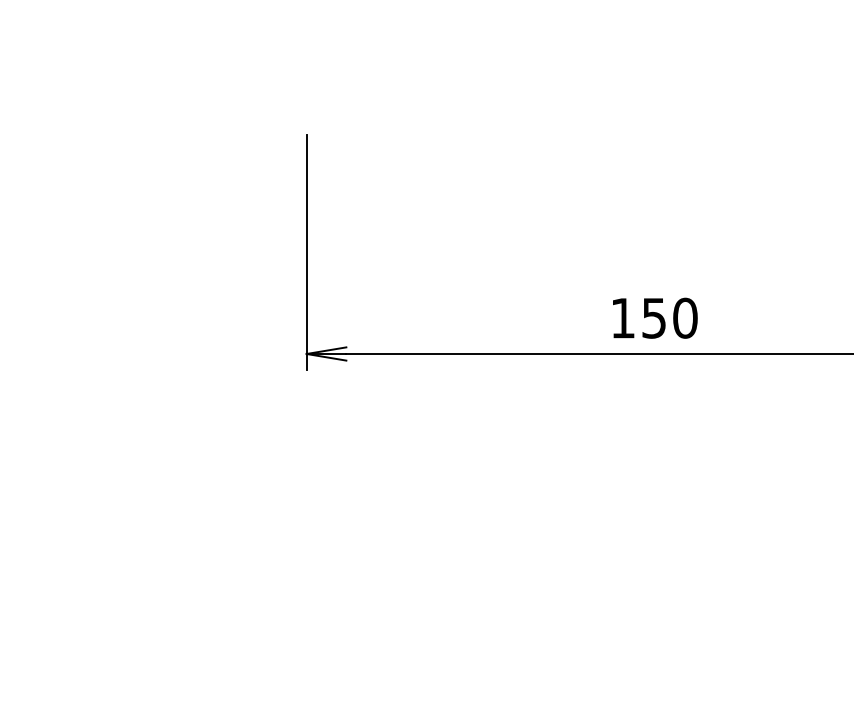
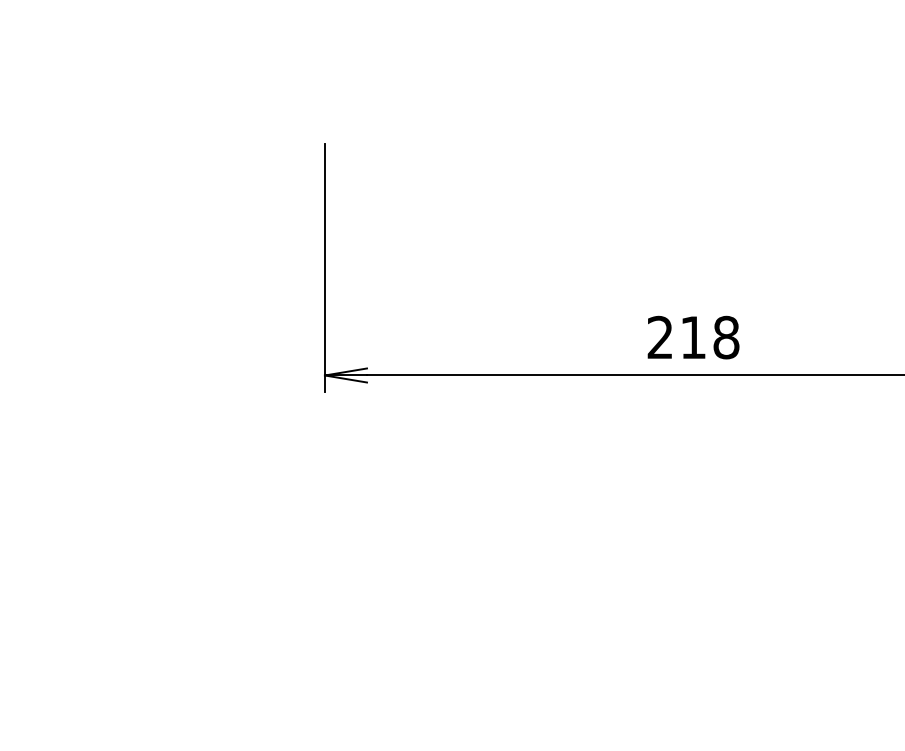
text: (654, 317) -> (693, 336), 150 -> 218

